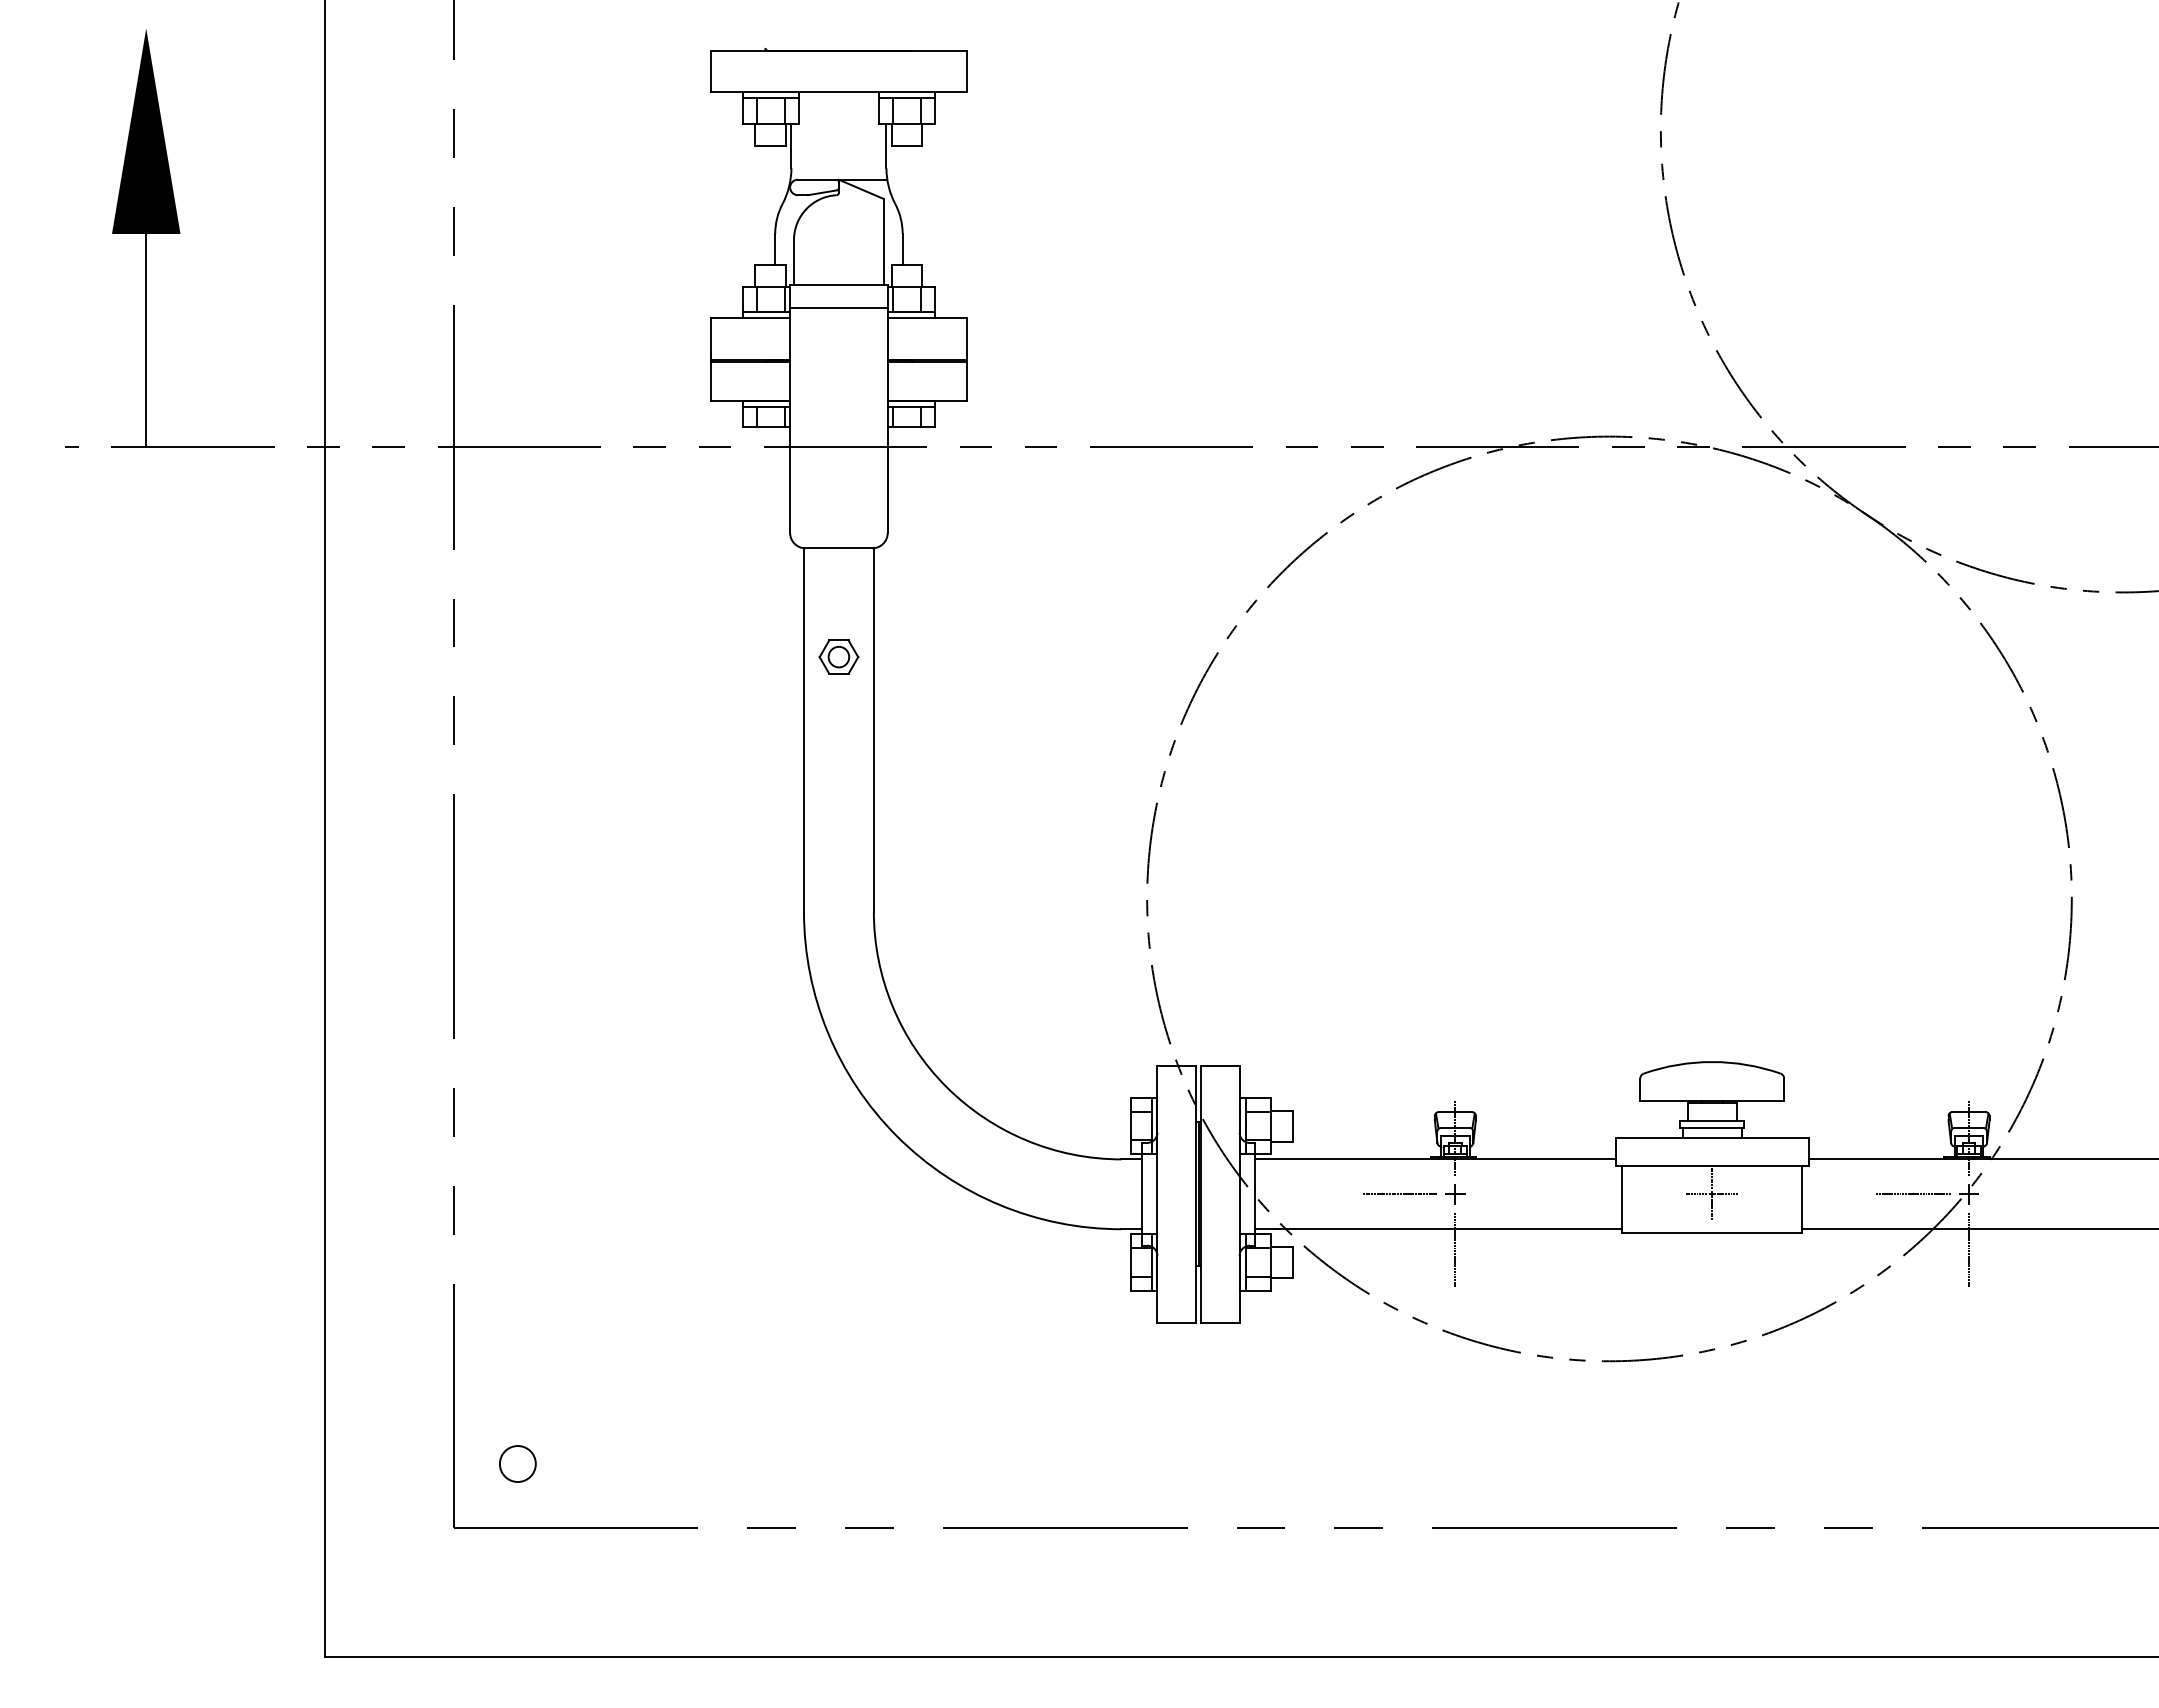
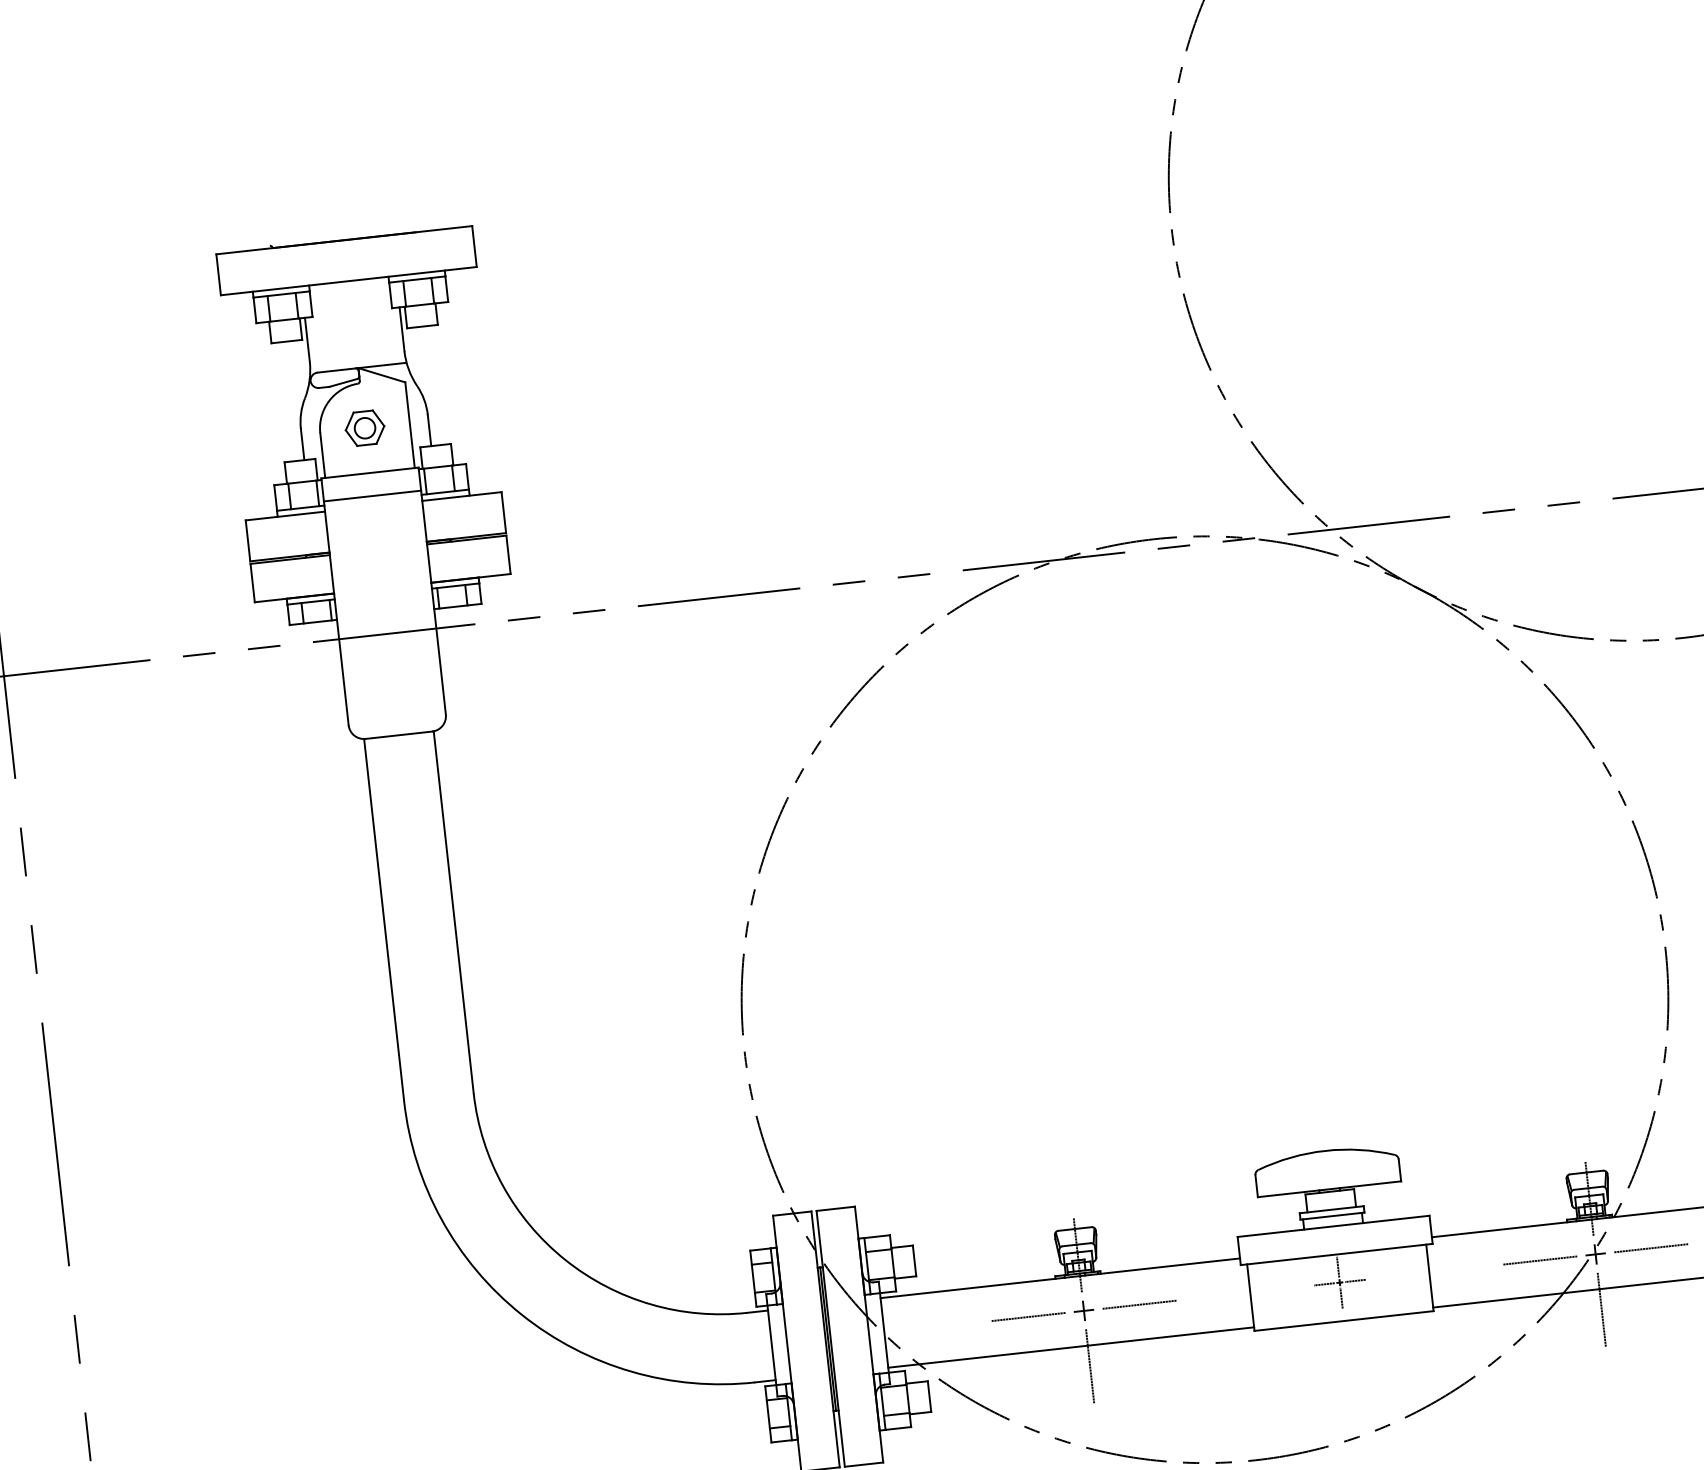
part: (838, 656) -> (364, 427), moved
line: (1510, 1194) -> (1138, 1305), added
line: (2024, 1194) -> (1650, 1248), added

